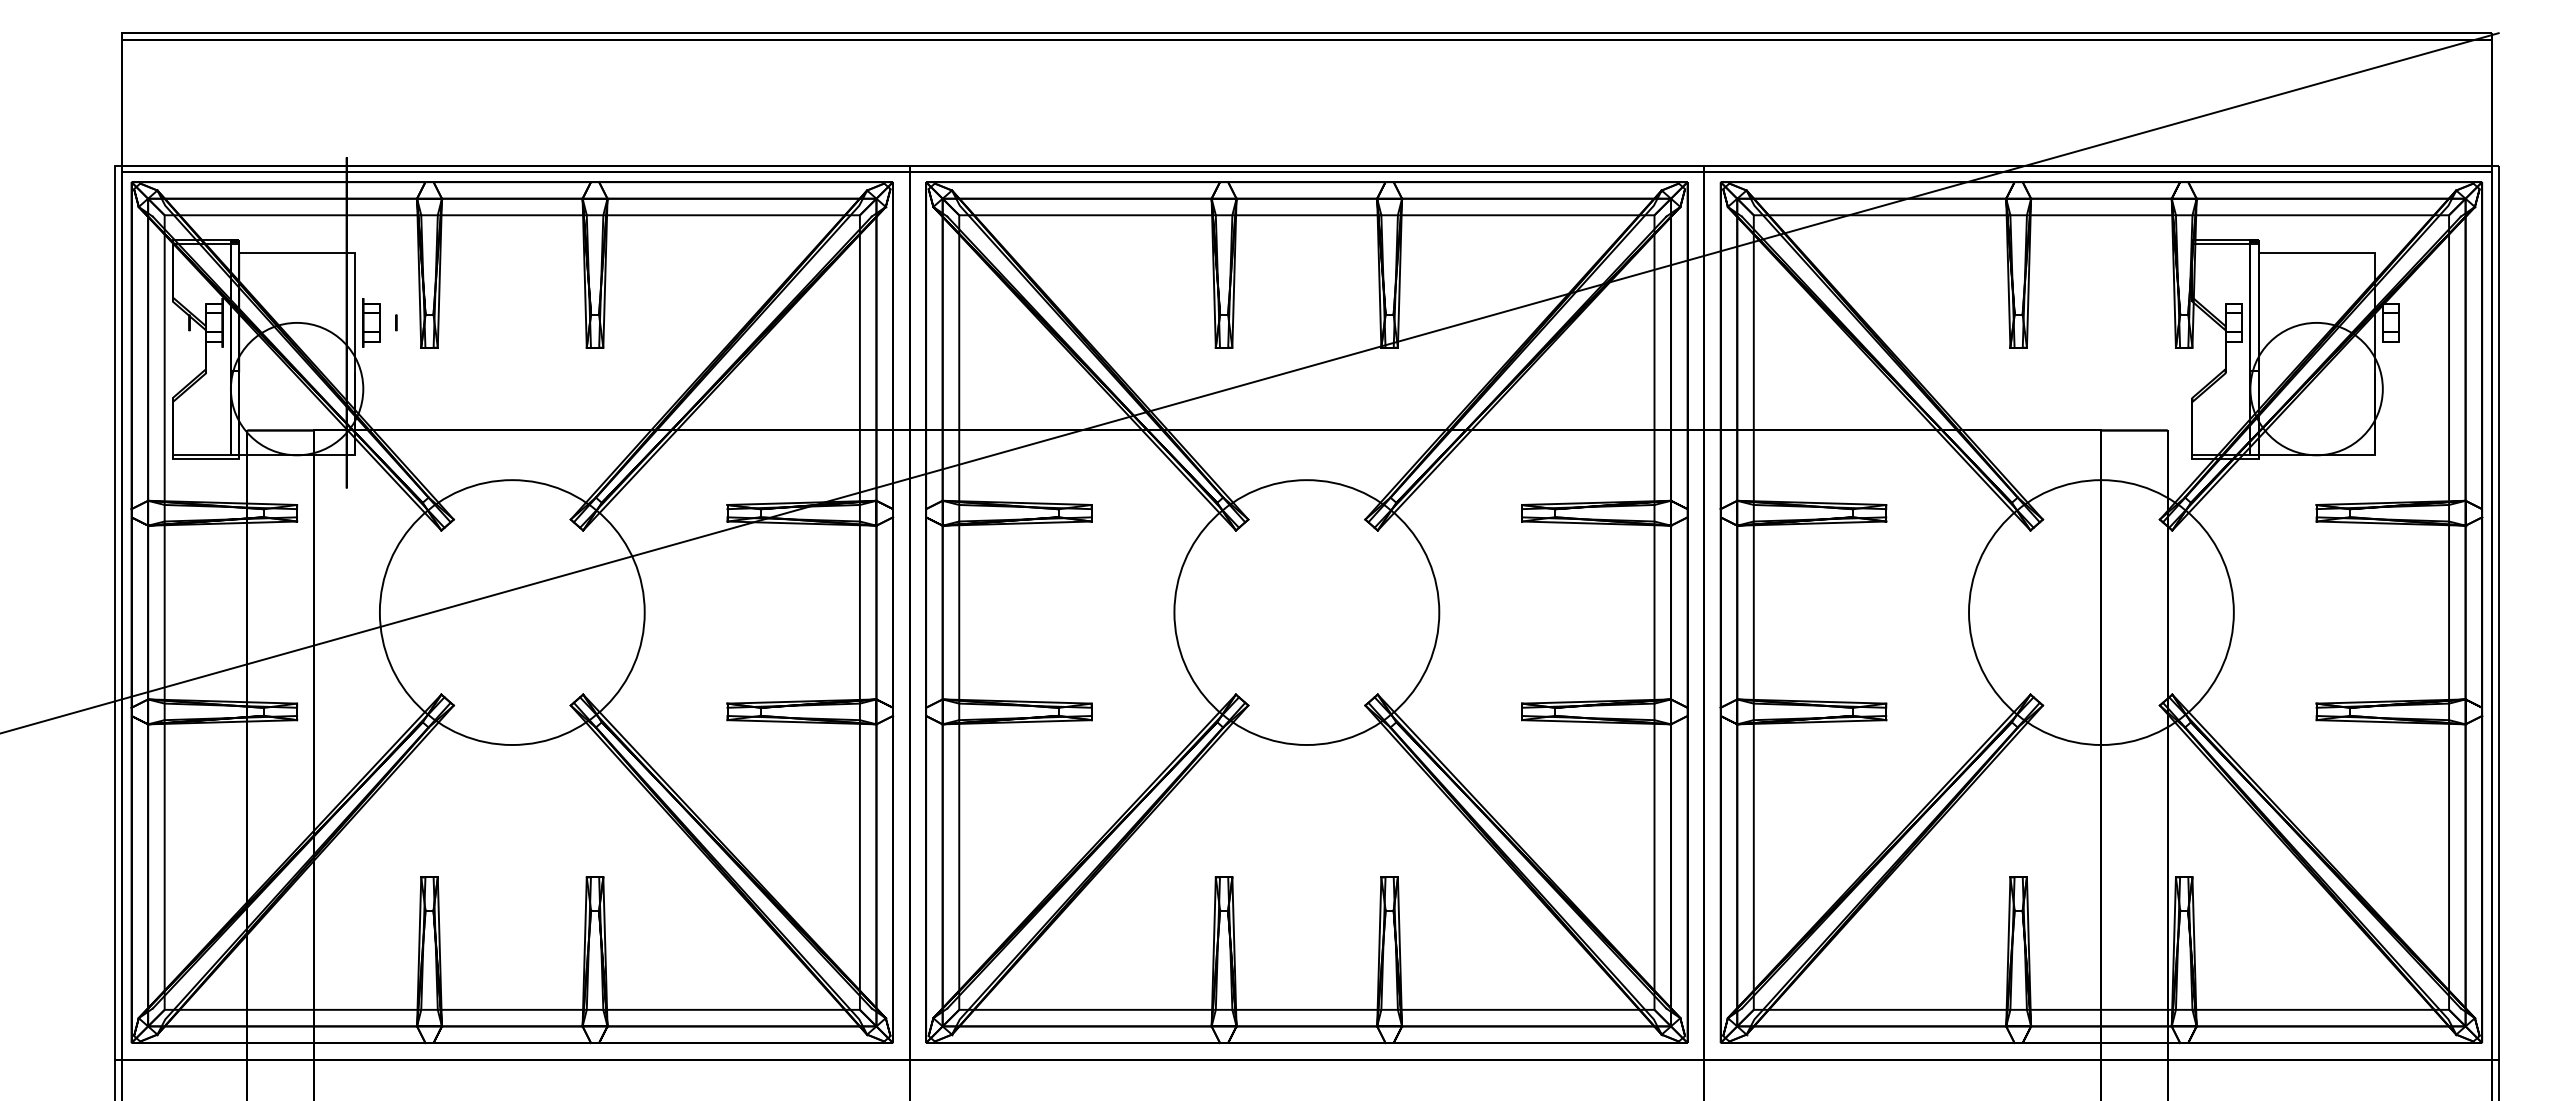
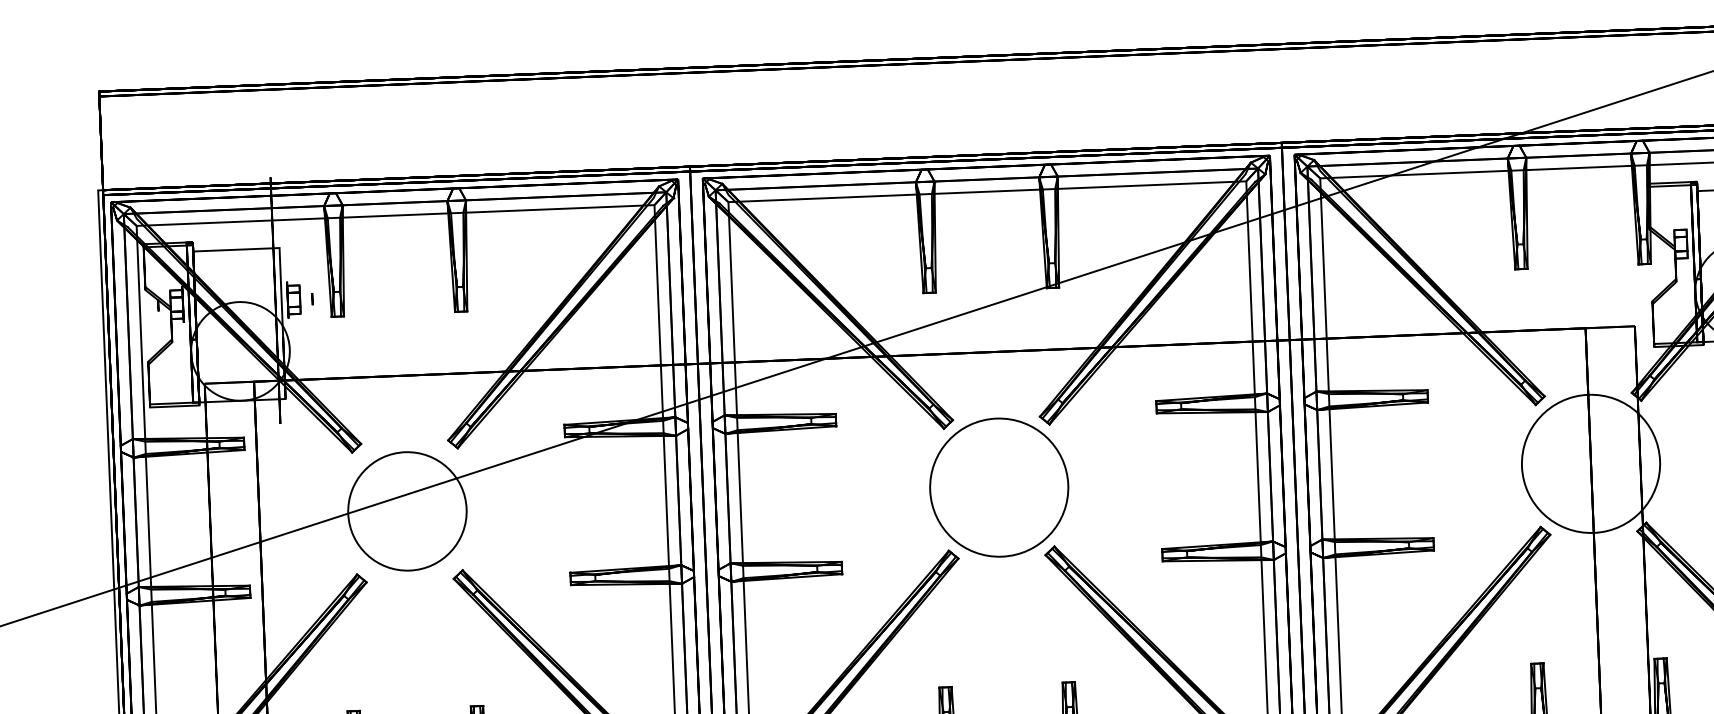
circle: (511, 612) -> (406, 511), size x0.6
circle: (1306, 612) -> (998, 487), size x0.7
circle: (2101, 612) -> (1591, 463), size x0.7

